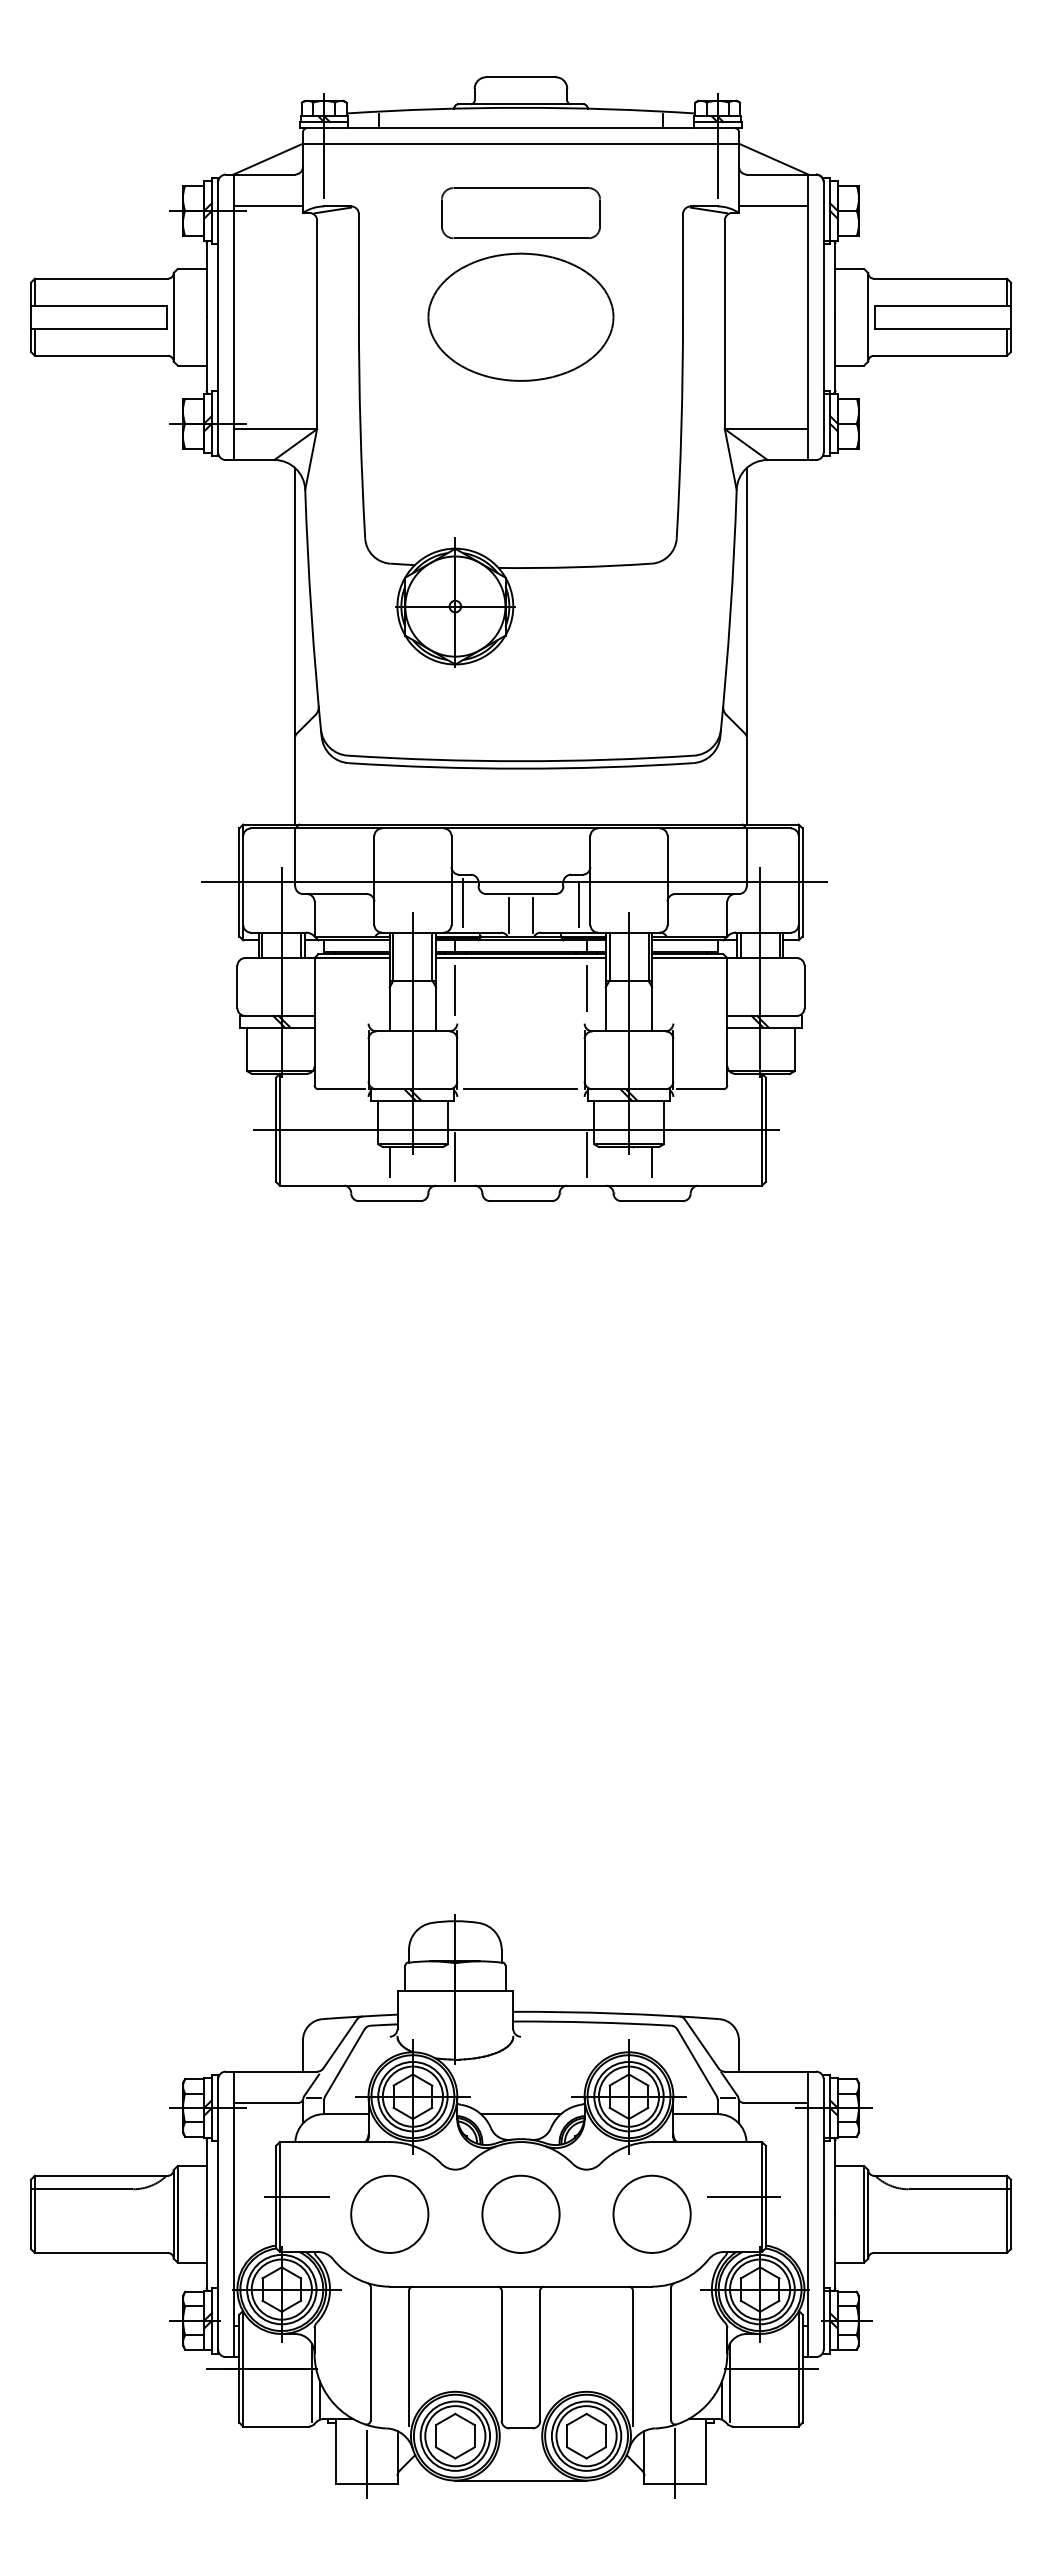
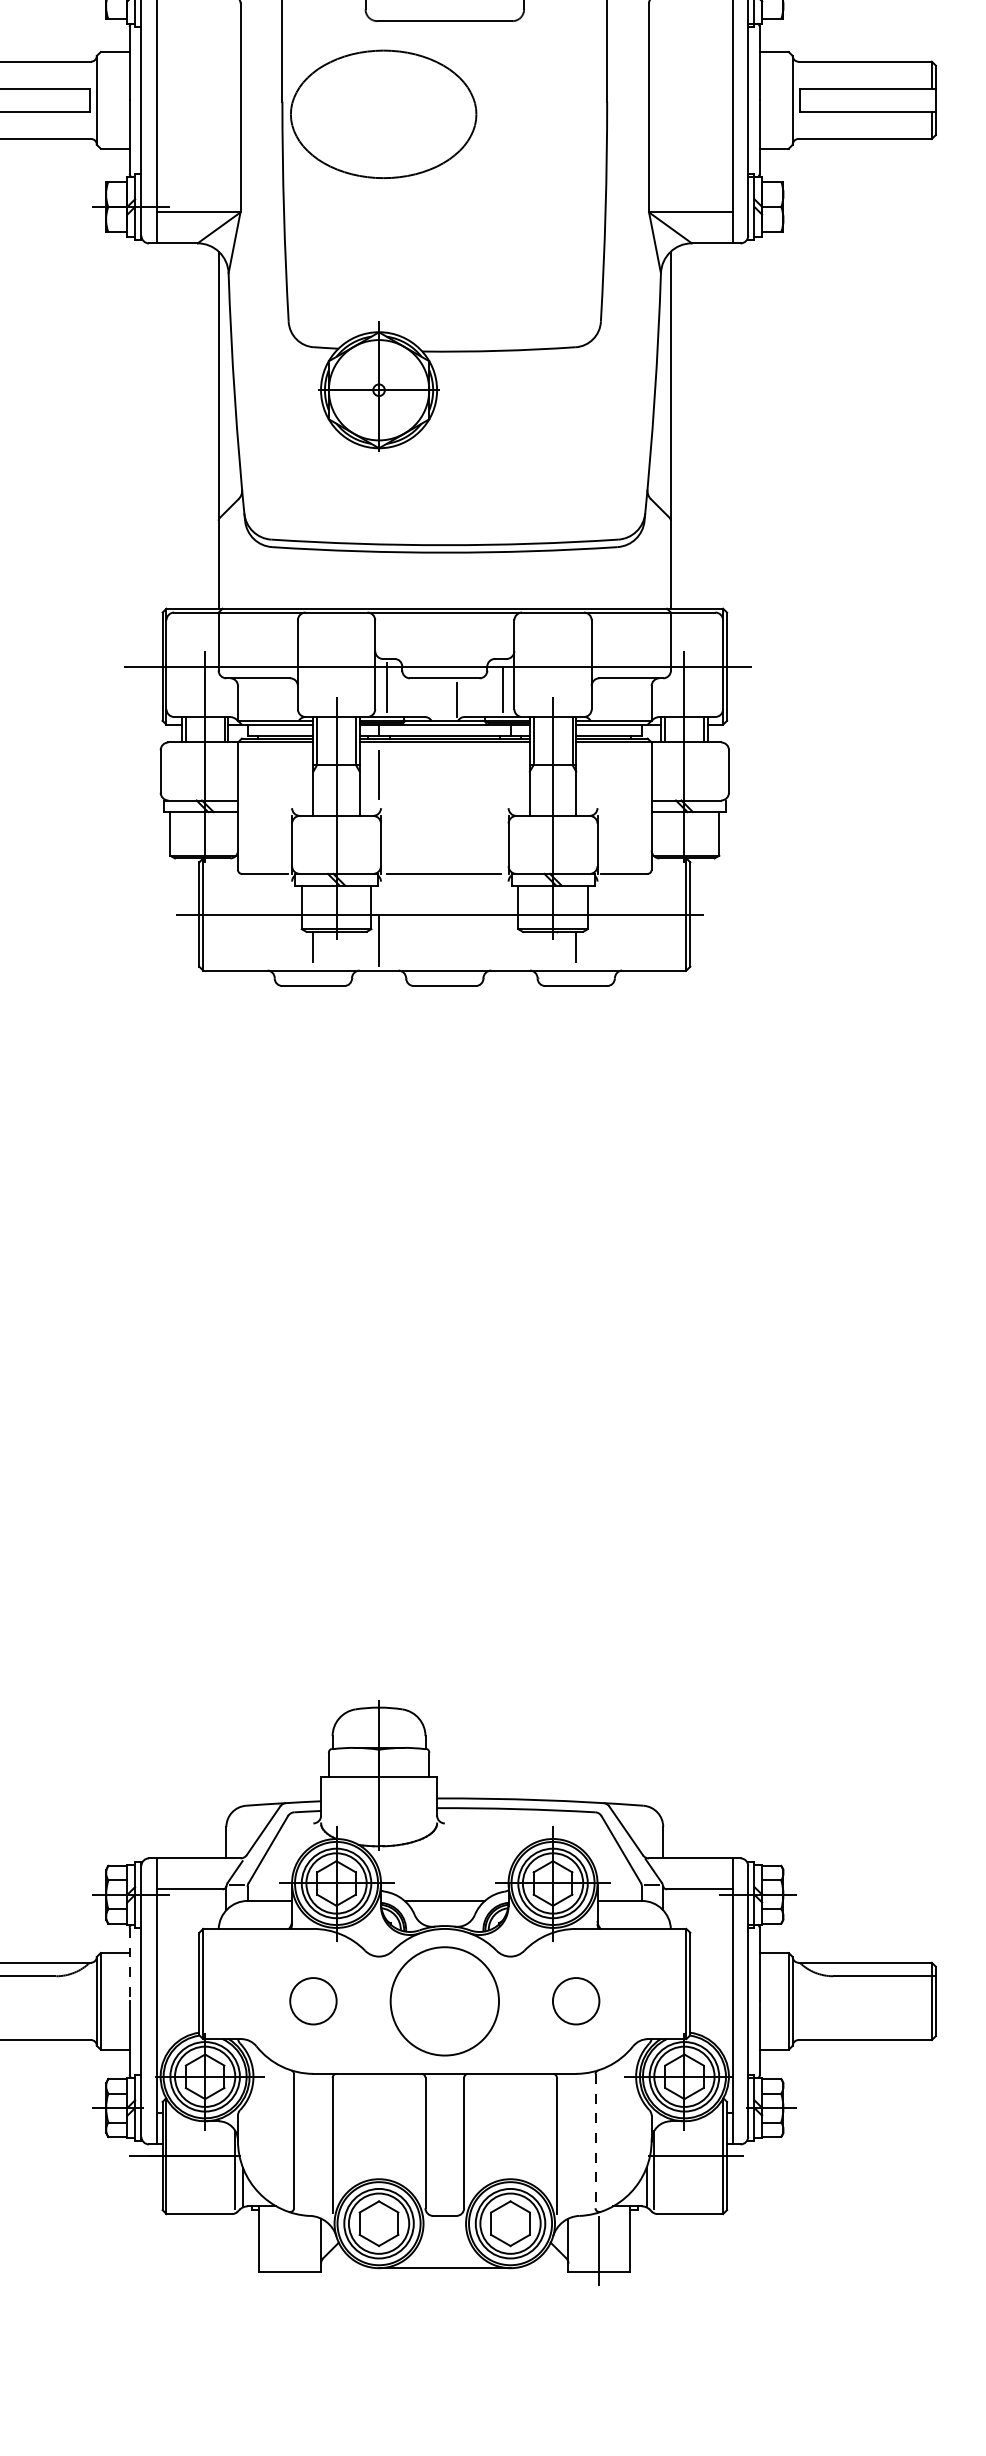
part: (520, 316) -> (383, 113), moved
line: (508, 914) -> (432, 698), removed
line: (586, 988) -> (510, 772), removed
line: (586, 1154) -> (510, 939), removed
line: (206, 2177) -> (129, 1964), solid -> dashed
line: (296, 2197) -> (219, 1984), removed
line: (743, 2197) -> (667, 1984), removed
circle: (389, 2213) -> (313, 2000), size x0.6
circle: (520, 2213) -> (444, 2000), size x1.4
circle: (651, 2213) -> (575, 2000), size x0.6
line: (671, 2353) -> (595, 2140), solid -> dashed
line: (366, 2464) -> (290, 2252), removed

